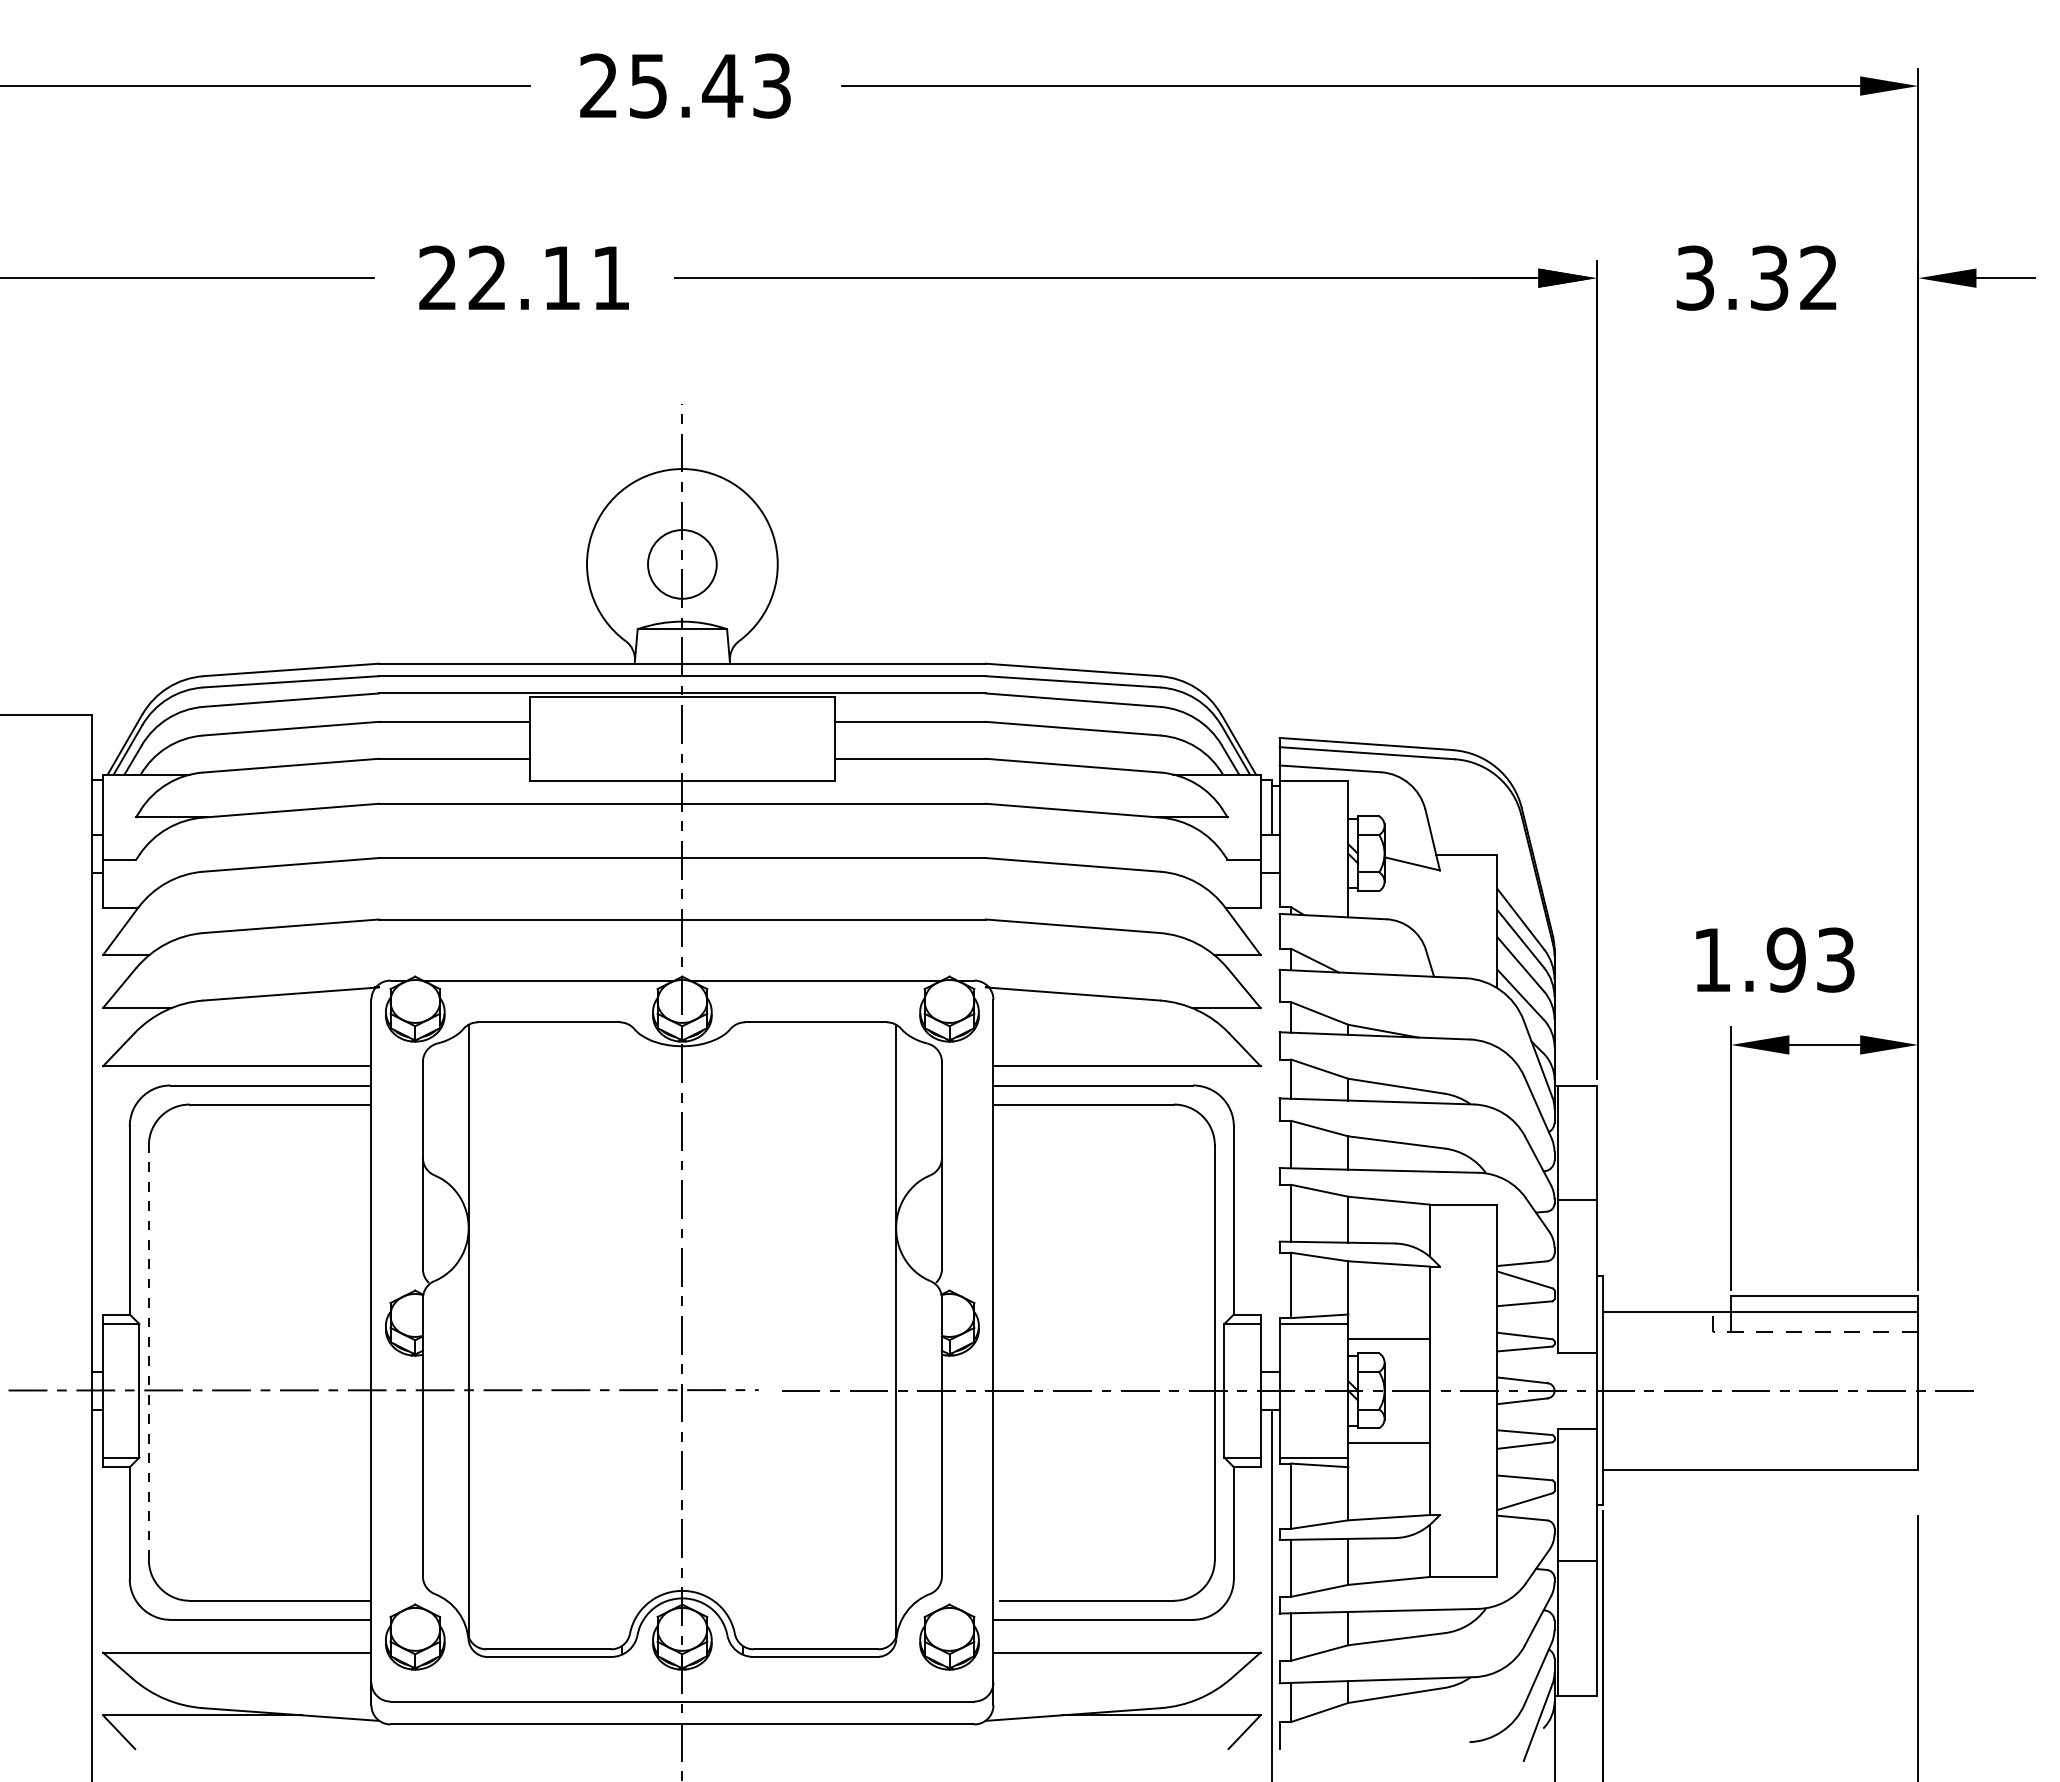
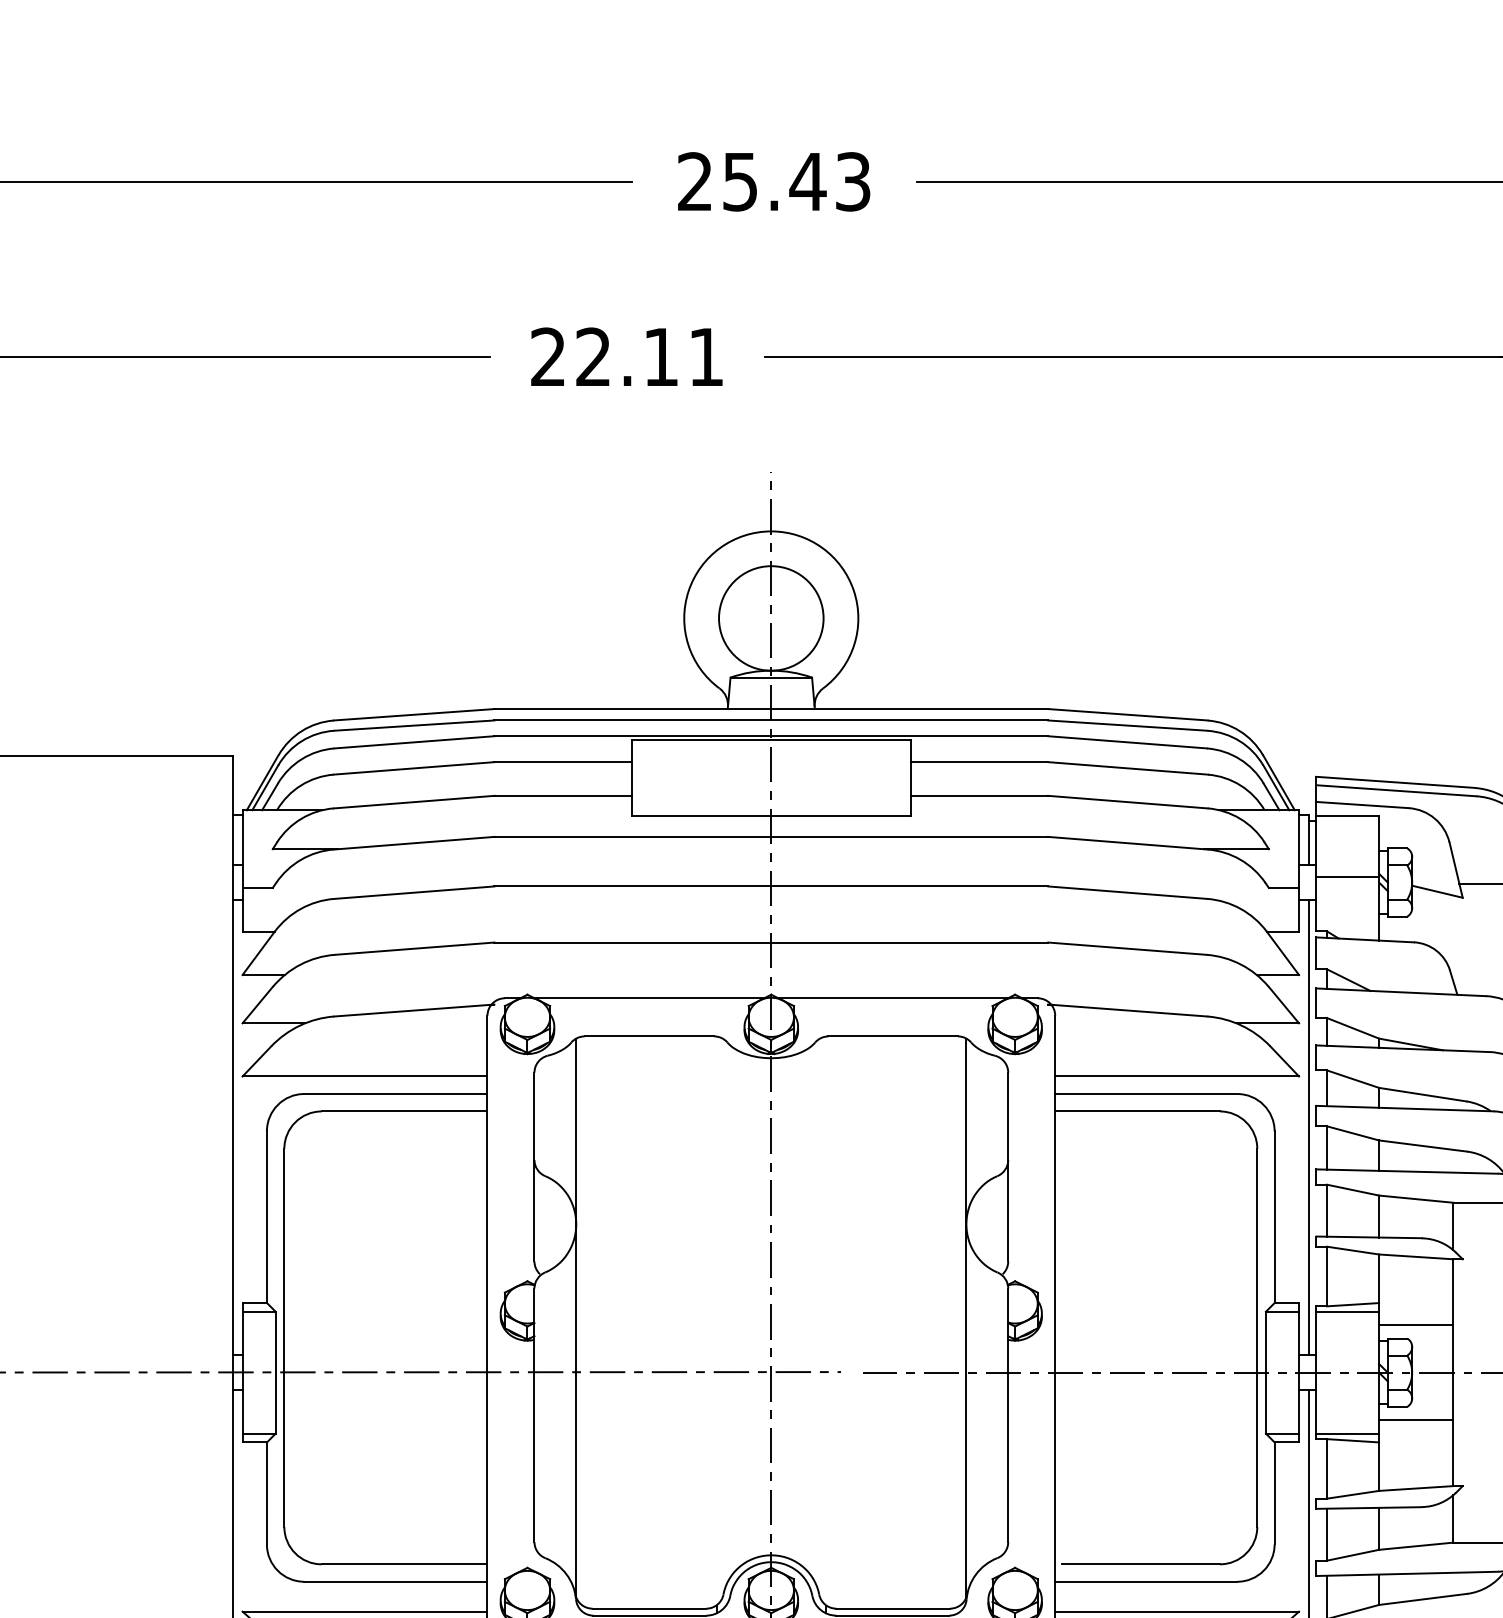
circle: (682, 564) -> (771, 618), size x1.67
line: (1313, 847) -> (1347, 876), added
line: (1272, 1121) -> (1309, 1126), added
line: (148, 1352) -> (284, 1337), dashed -> solid

